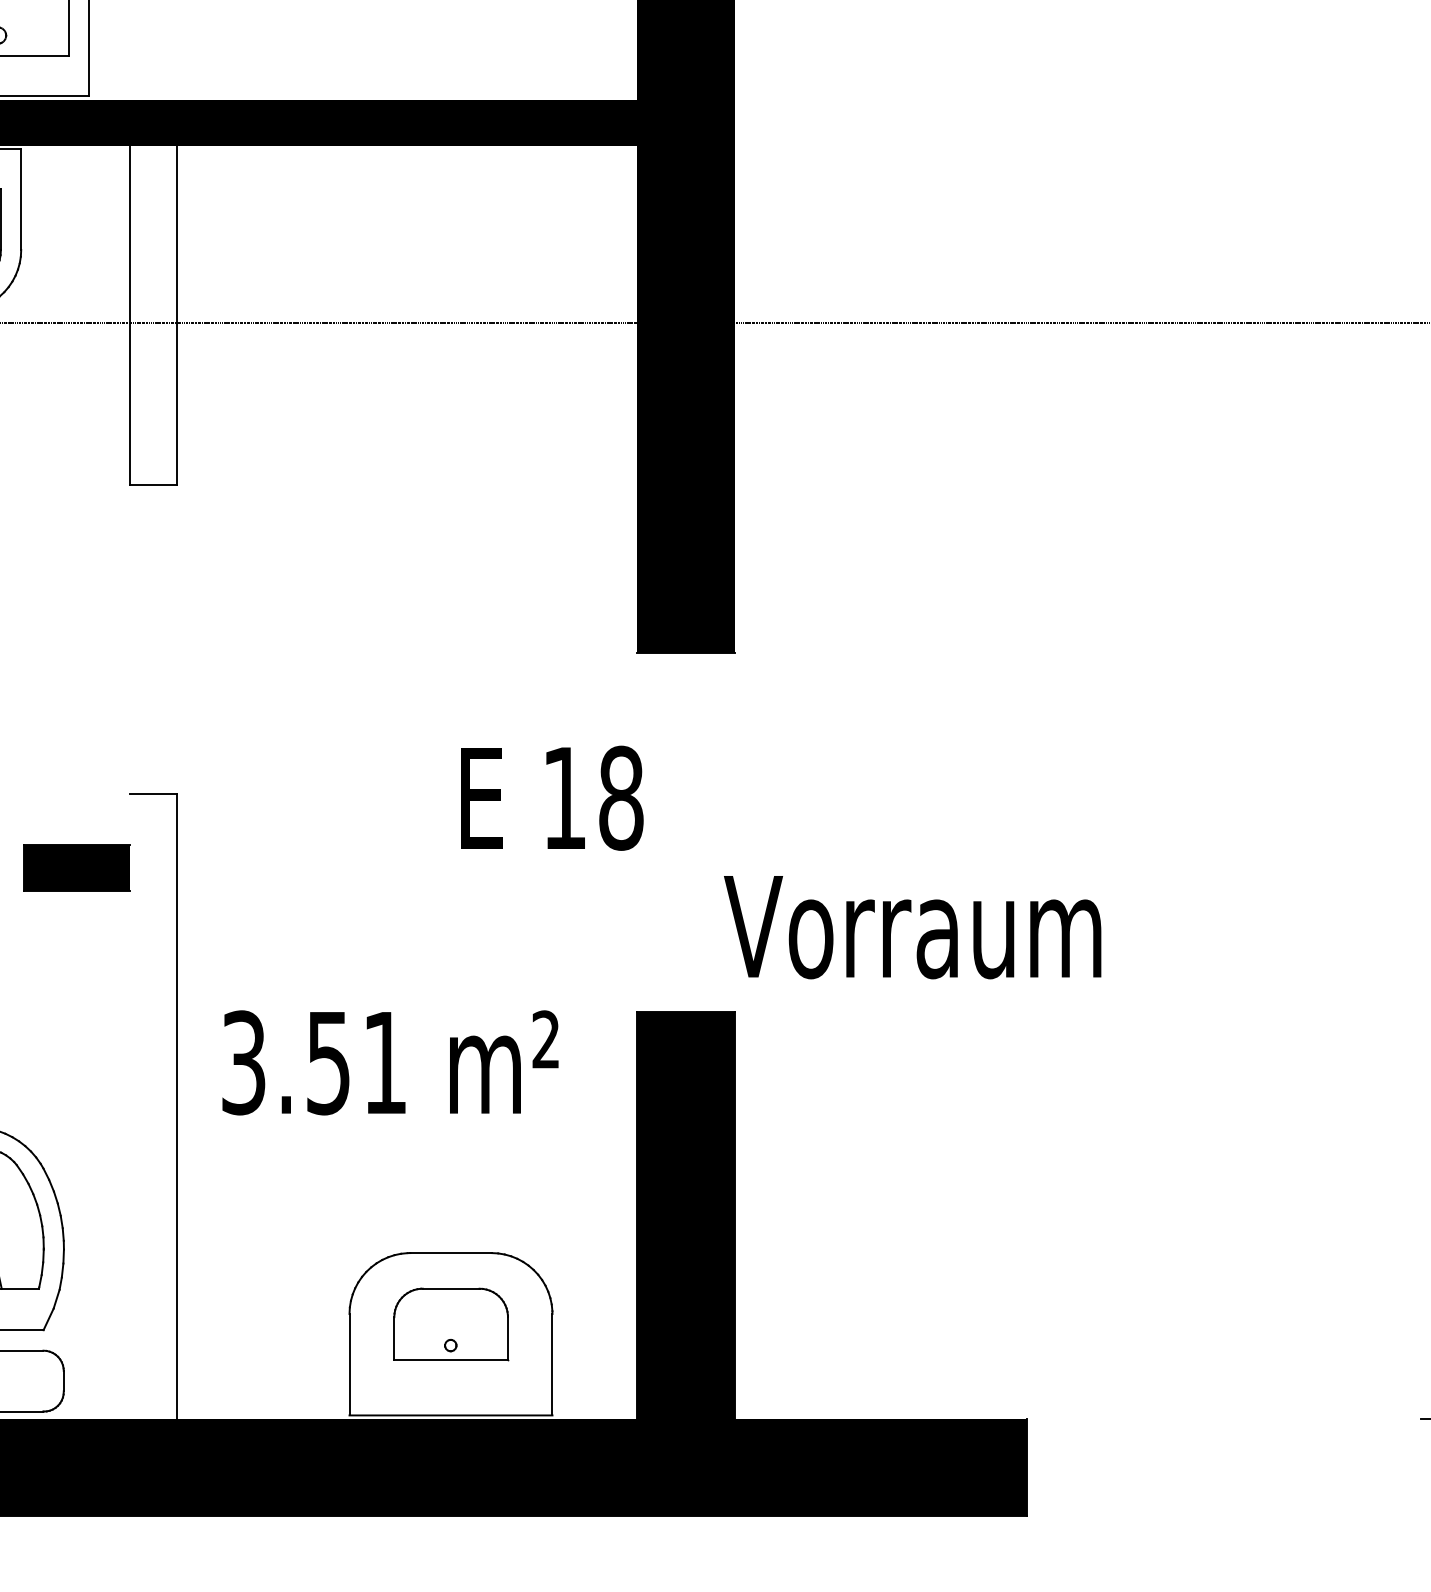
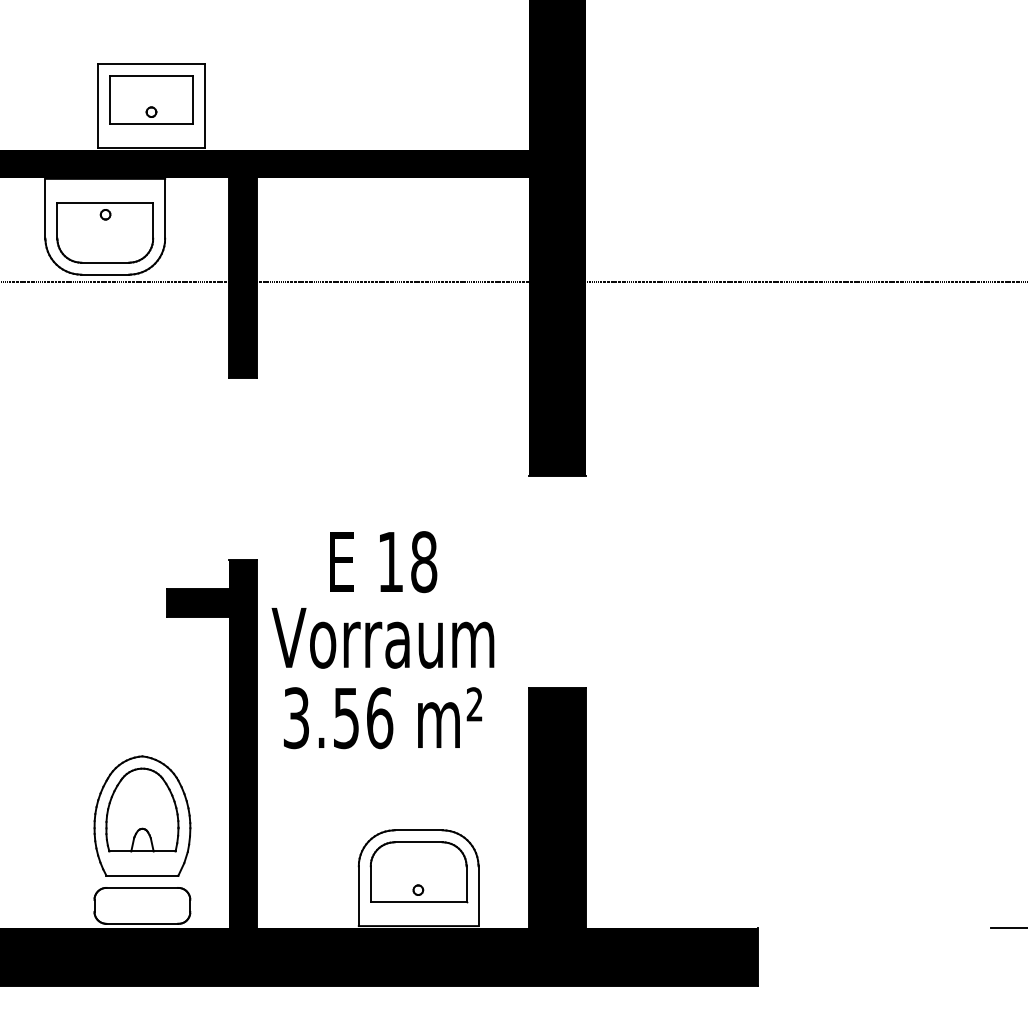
fill: (152, 315) -> (242, 277), added
text: (552, 798) -> (383, 562), moved
text: (911, 927) -> (382, 638), moved
text: (386, 1063) -> (380, 718), 3.51 -> 3.56
fill: (152, 1105) -> (242, 743), added
part: (450, 1324) -> (418, 872), size x1.43

